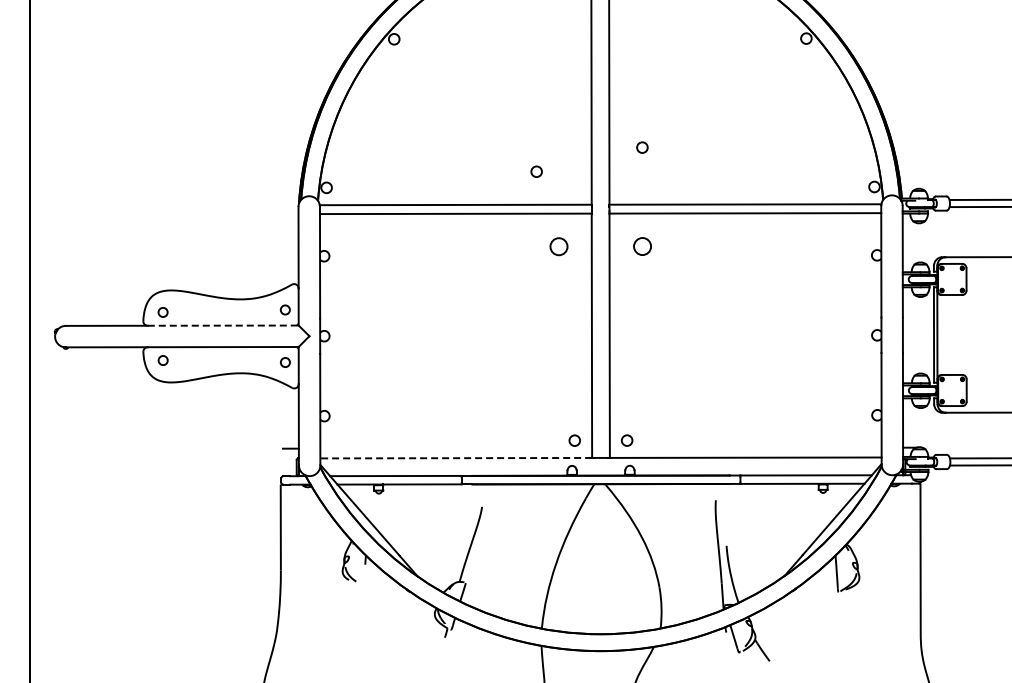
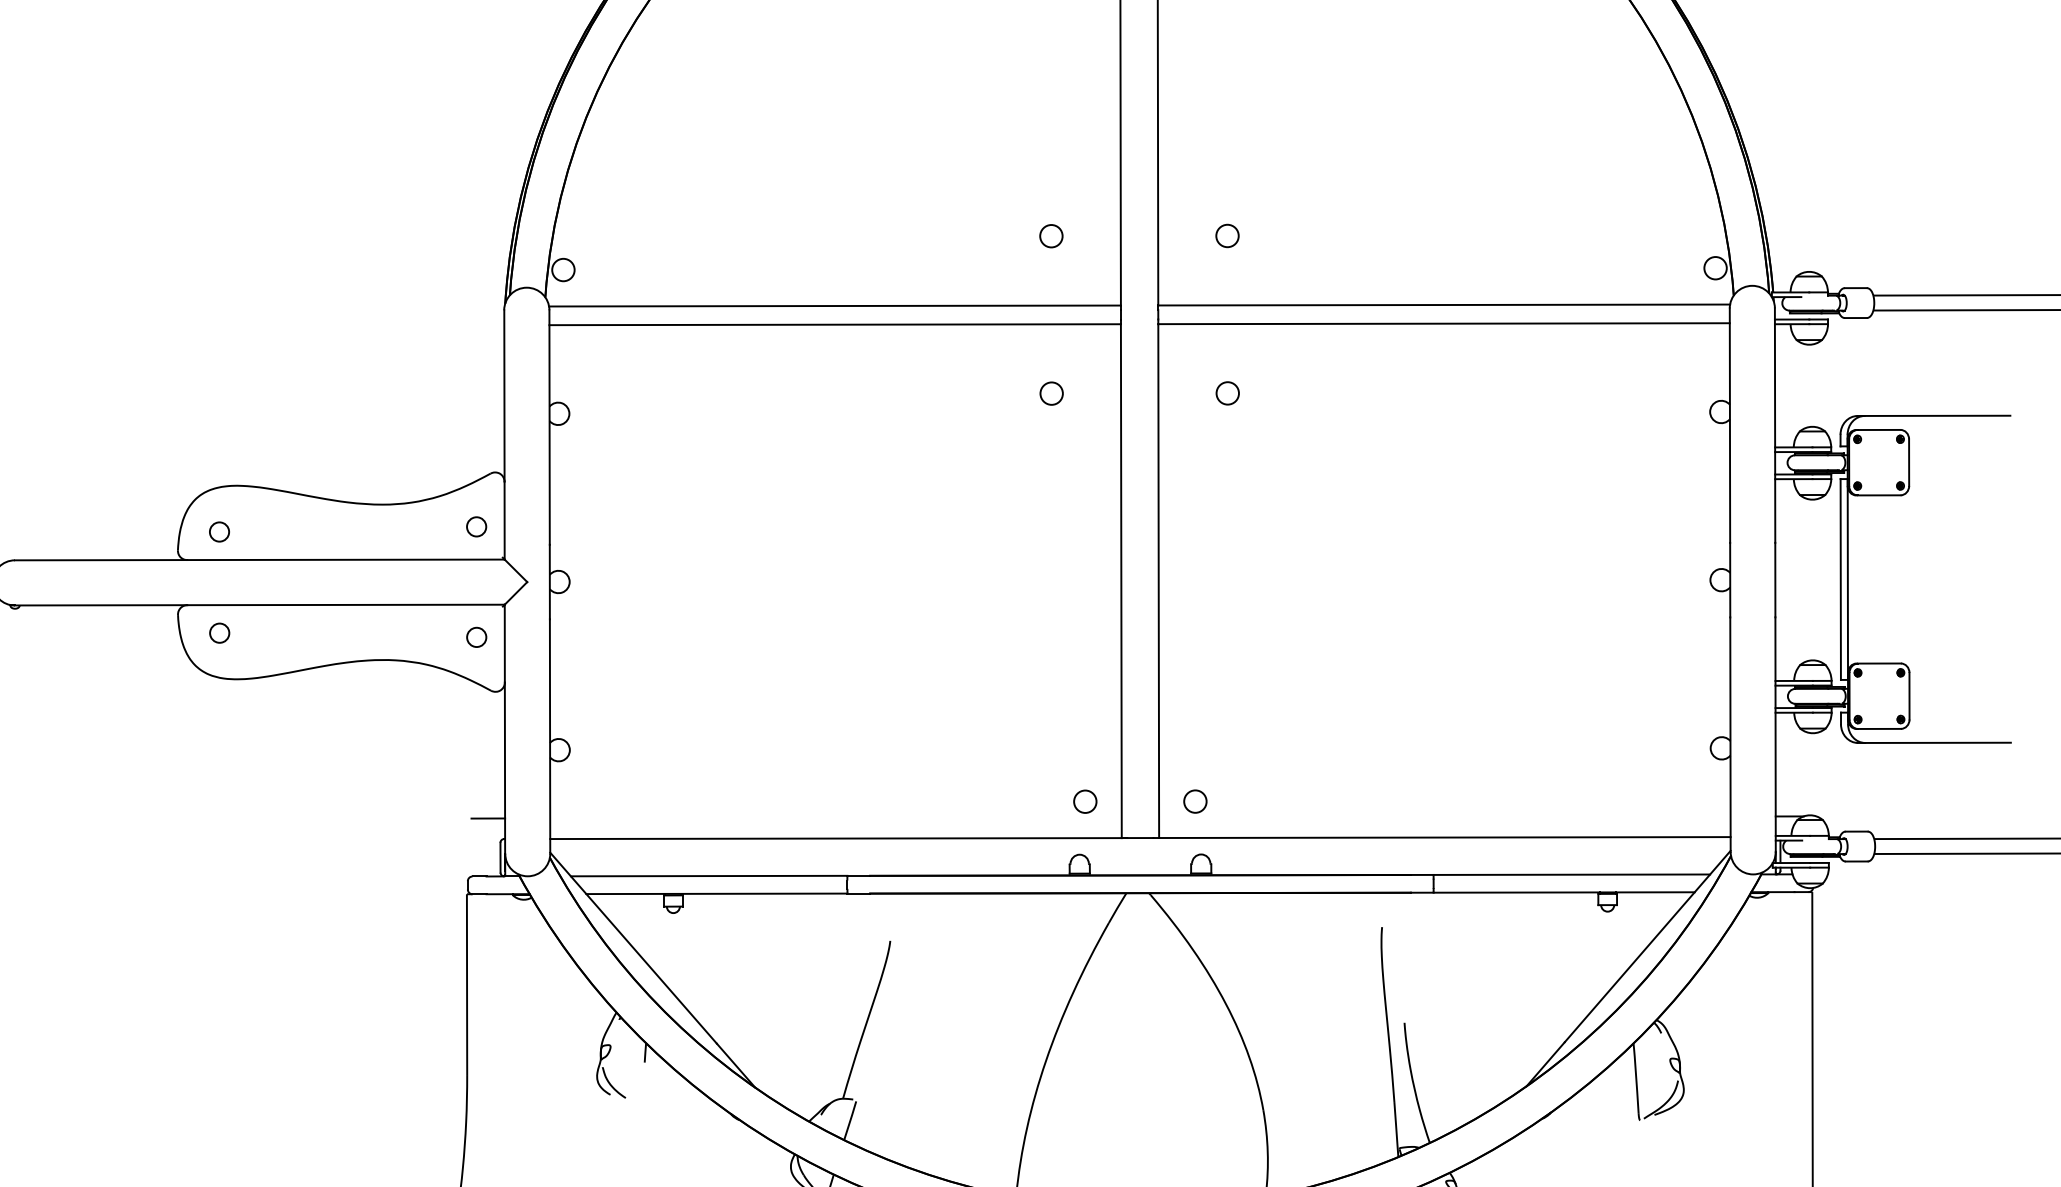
circle: (642, 147) -> (1227, 235), moved
circle: (536, 171) -> (1051, 235), moved
circle: (558, 246) -> (1051, 393), size x0.62
circle: (642, 246) -> (1227, 393), size x0.62
line: (223, 325) -> (346, 559), dashed -> solid
line: (456, 458) -> (836, 839), dashed -> solid

